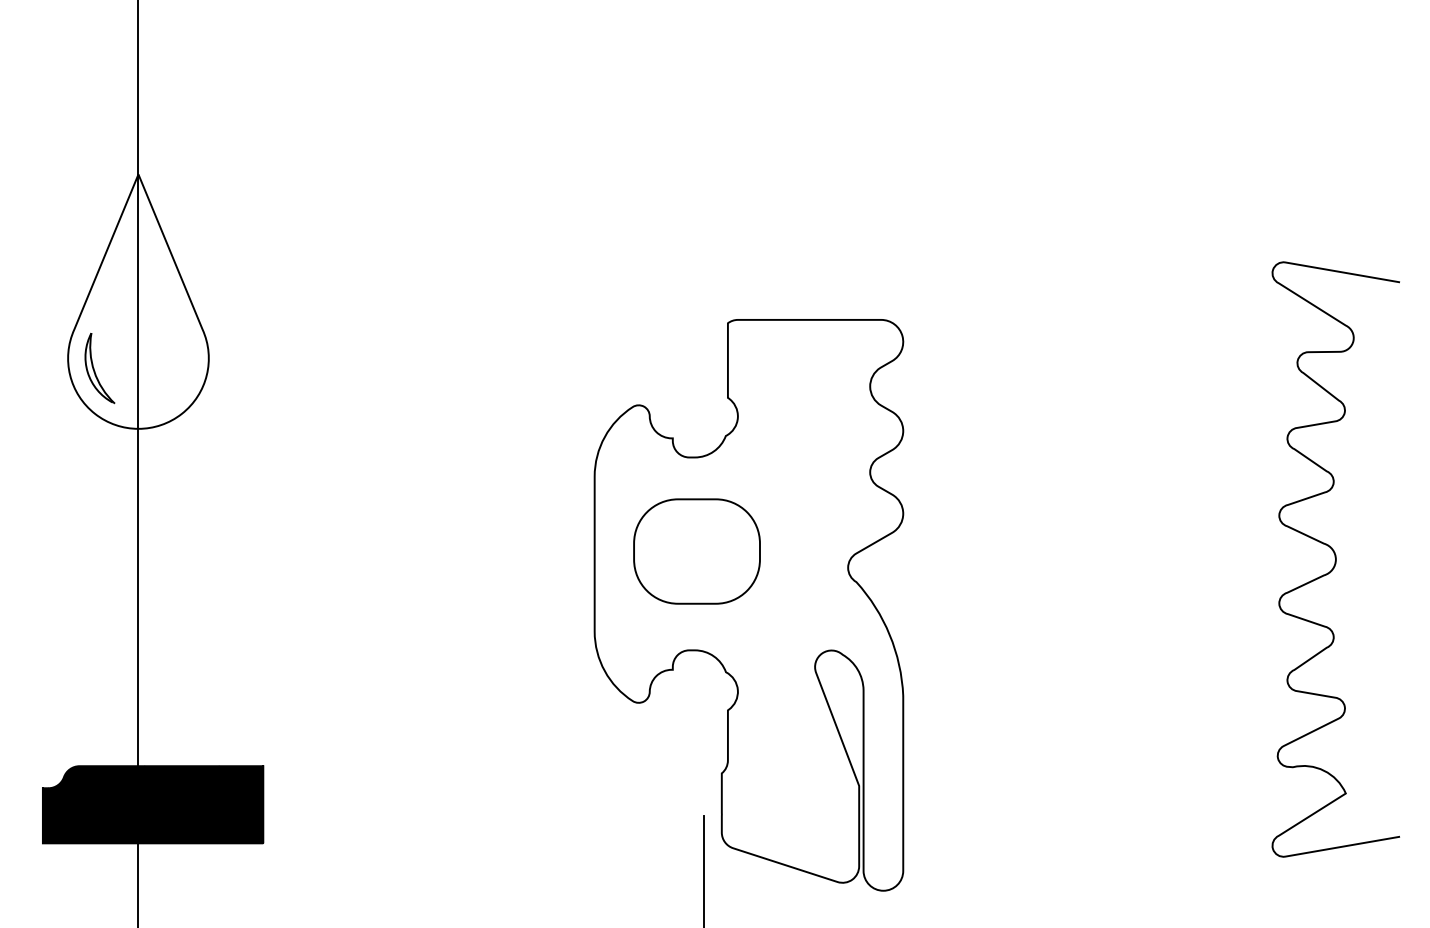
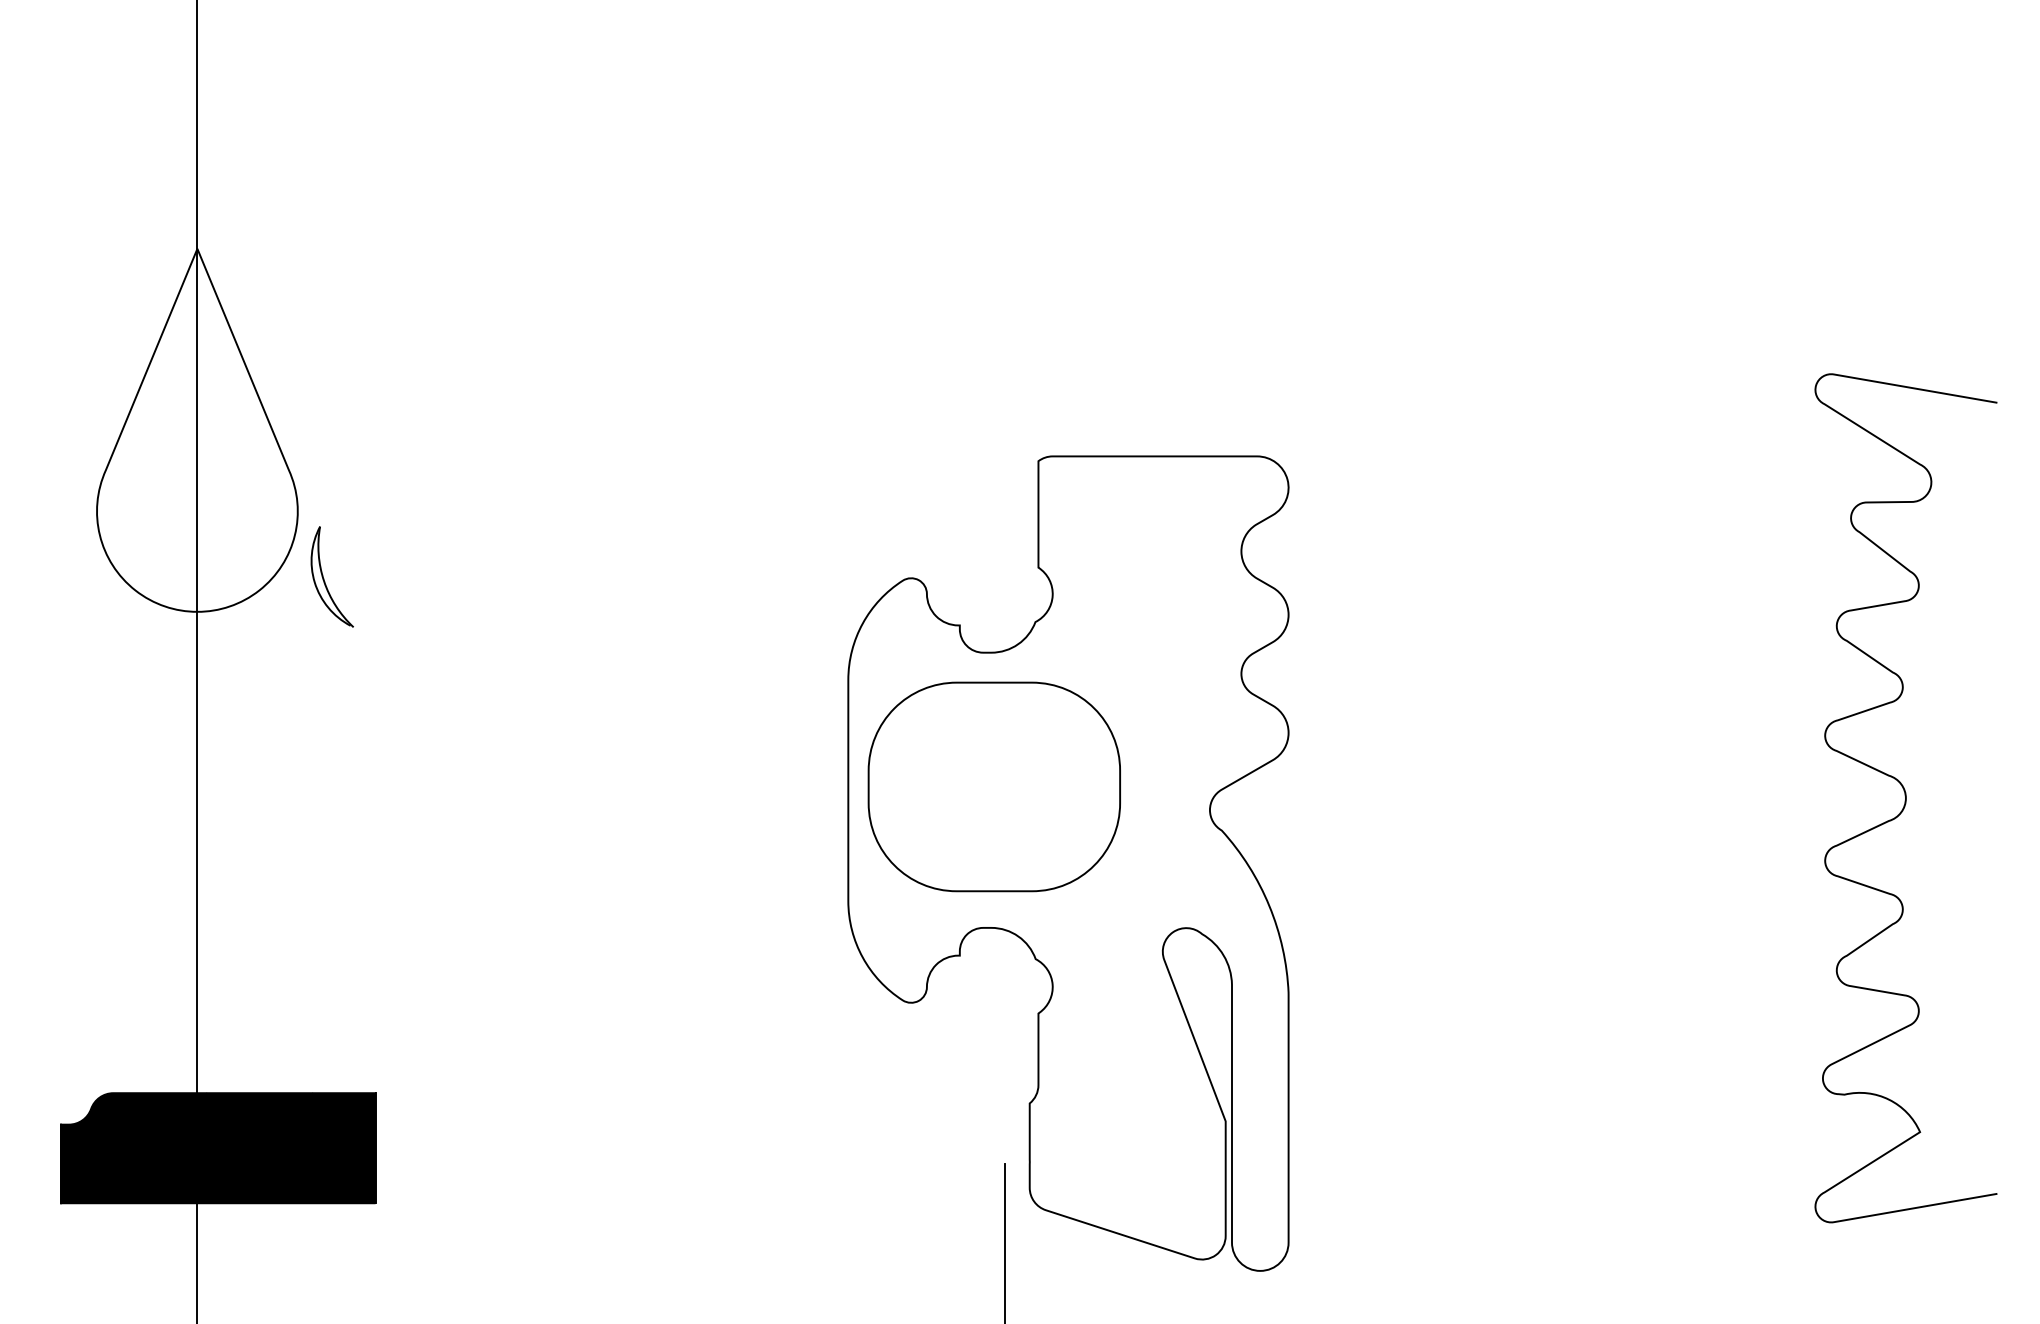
part: (99, 368) -> (331, 577), moved
part: (696, 551) -> (993, 786), size x1.4

